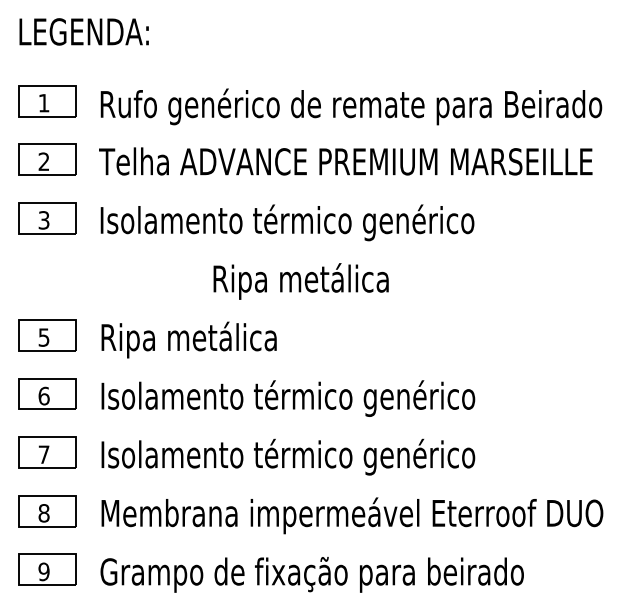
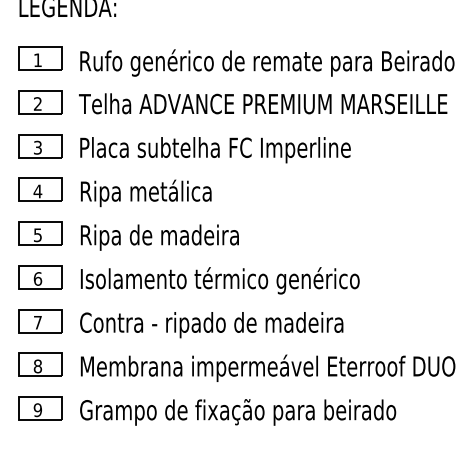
text: (288, 222) -> (220, 149), Isolamento térmico genérico -> Placa subtelha FC Imperline
part: (47, 276) -> (40, 189), added
text: (300, 281) -> (145, 193), moved
text: (240, 336) -> (184, 234), Ripa metálica -> Ripa de madeira
text: (287, 456) -> (219, 324), Isolamento térmico genérico -> Contra - ripado de madeira

